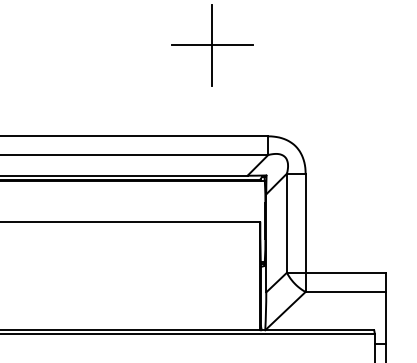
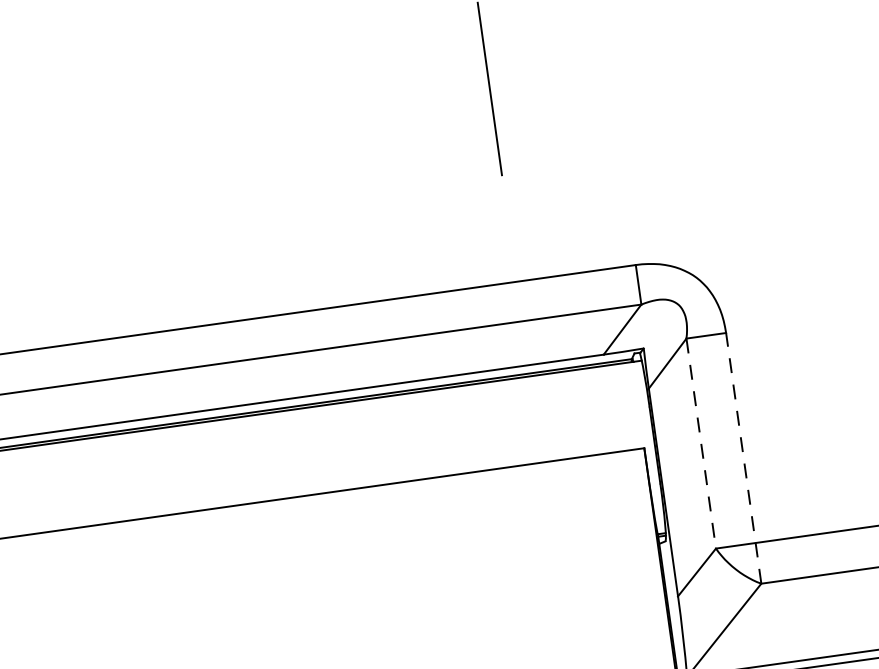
line: (211, 45) -> (488, 89), removed
line: (286, 223) -> (700, 444), solid -> dashed
line: (305, 232) -> (743, 457), solid -> dashed

